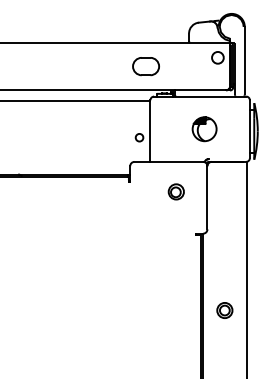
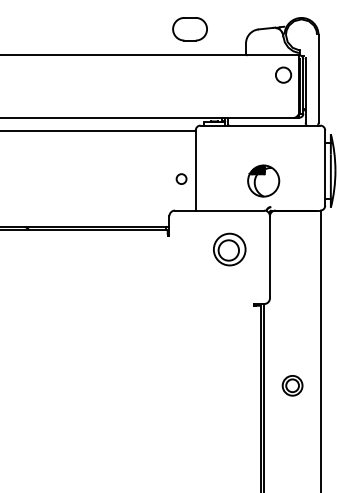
part: (145, 66) -> (189, 29), moved
part: (204, 129) -> (263, 181), moved
part: (175, 191) -> (228, 249), size x1.6
part: (224, 310) -> (292, 385), moved

